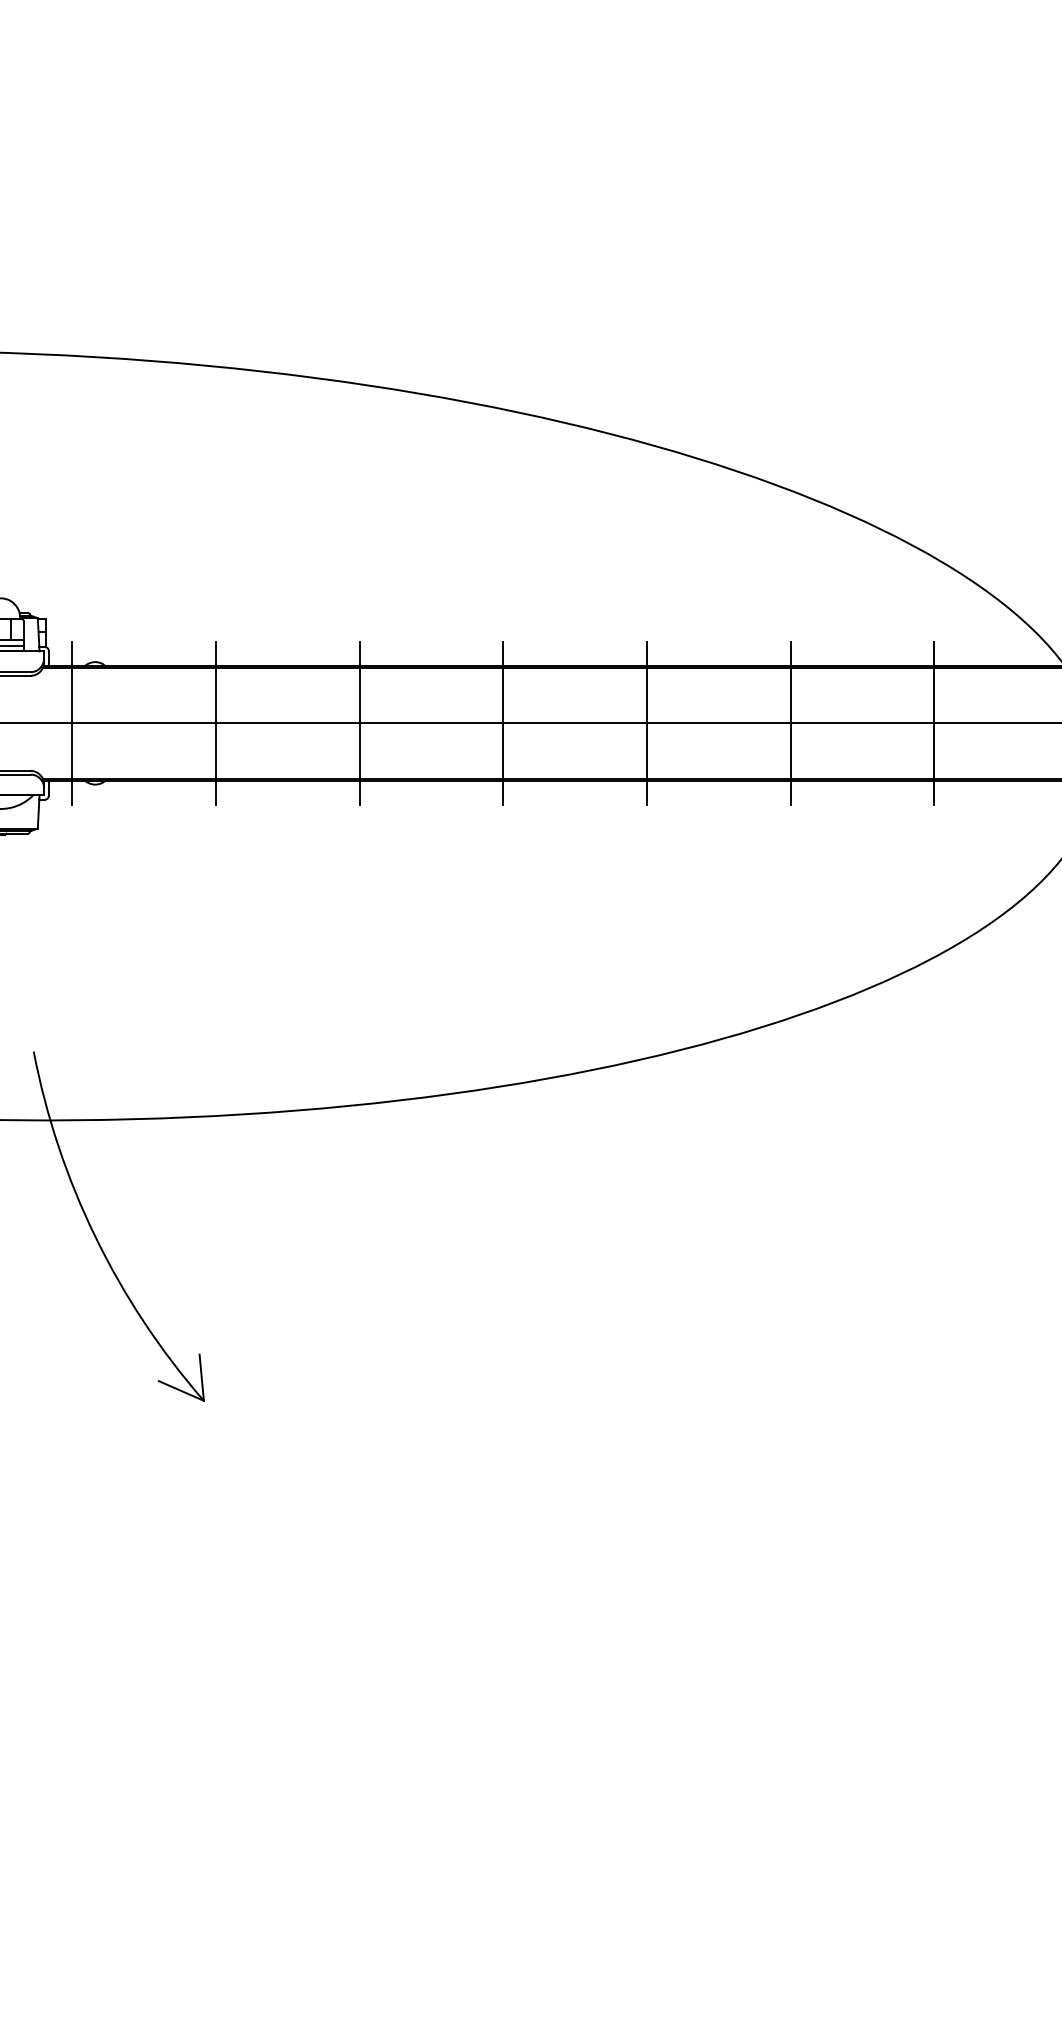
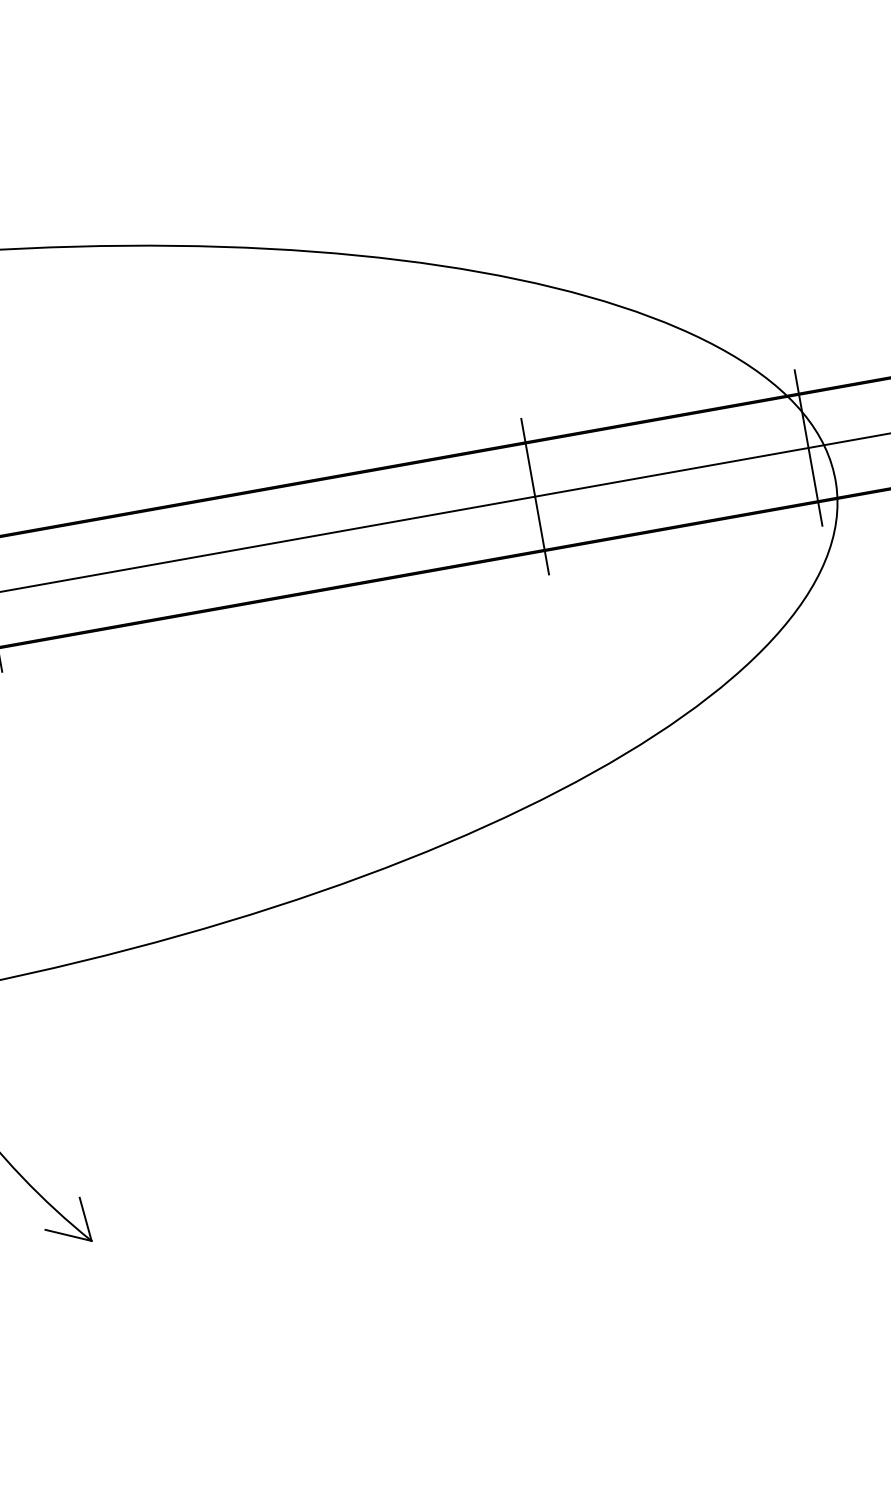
line: (359, 723) -> (124, 569), removed
line: (503, 723) -> (261, 545), removed
line: (646, 723) -> (398, 521), removed
line: (934, 723) -> (672, 472), removed

